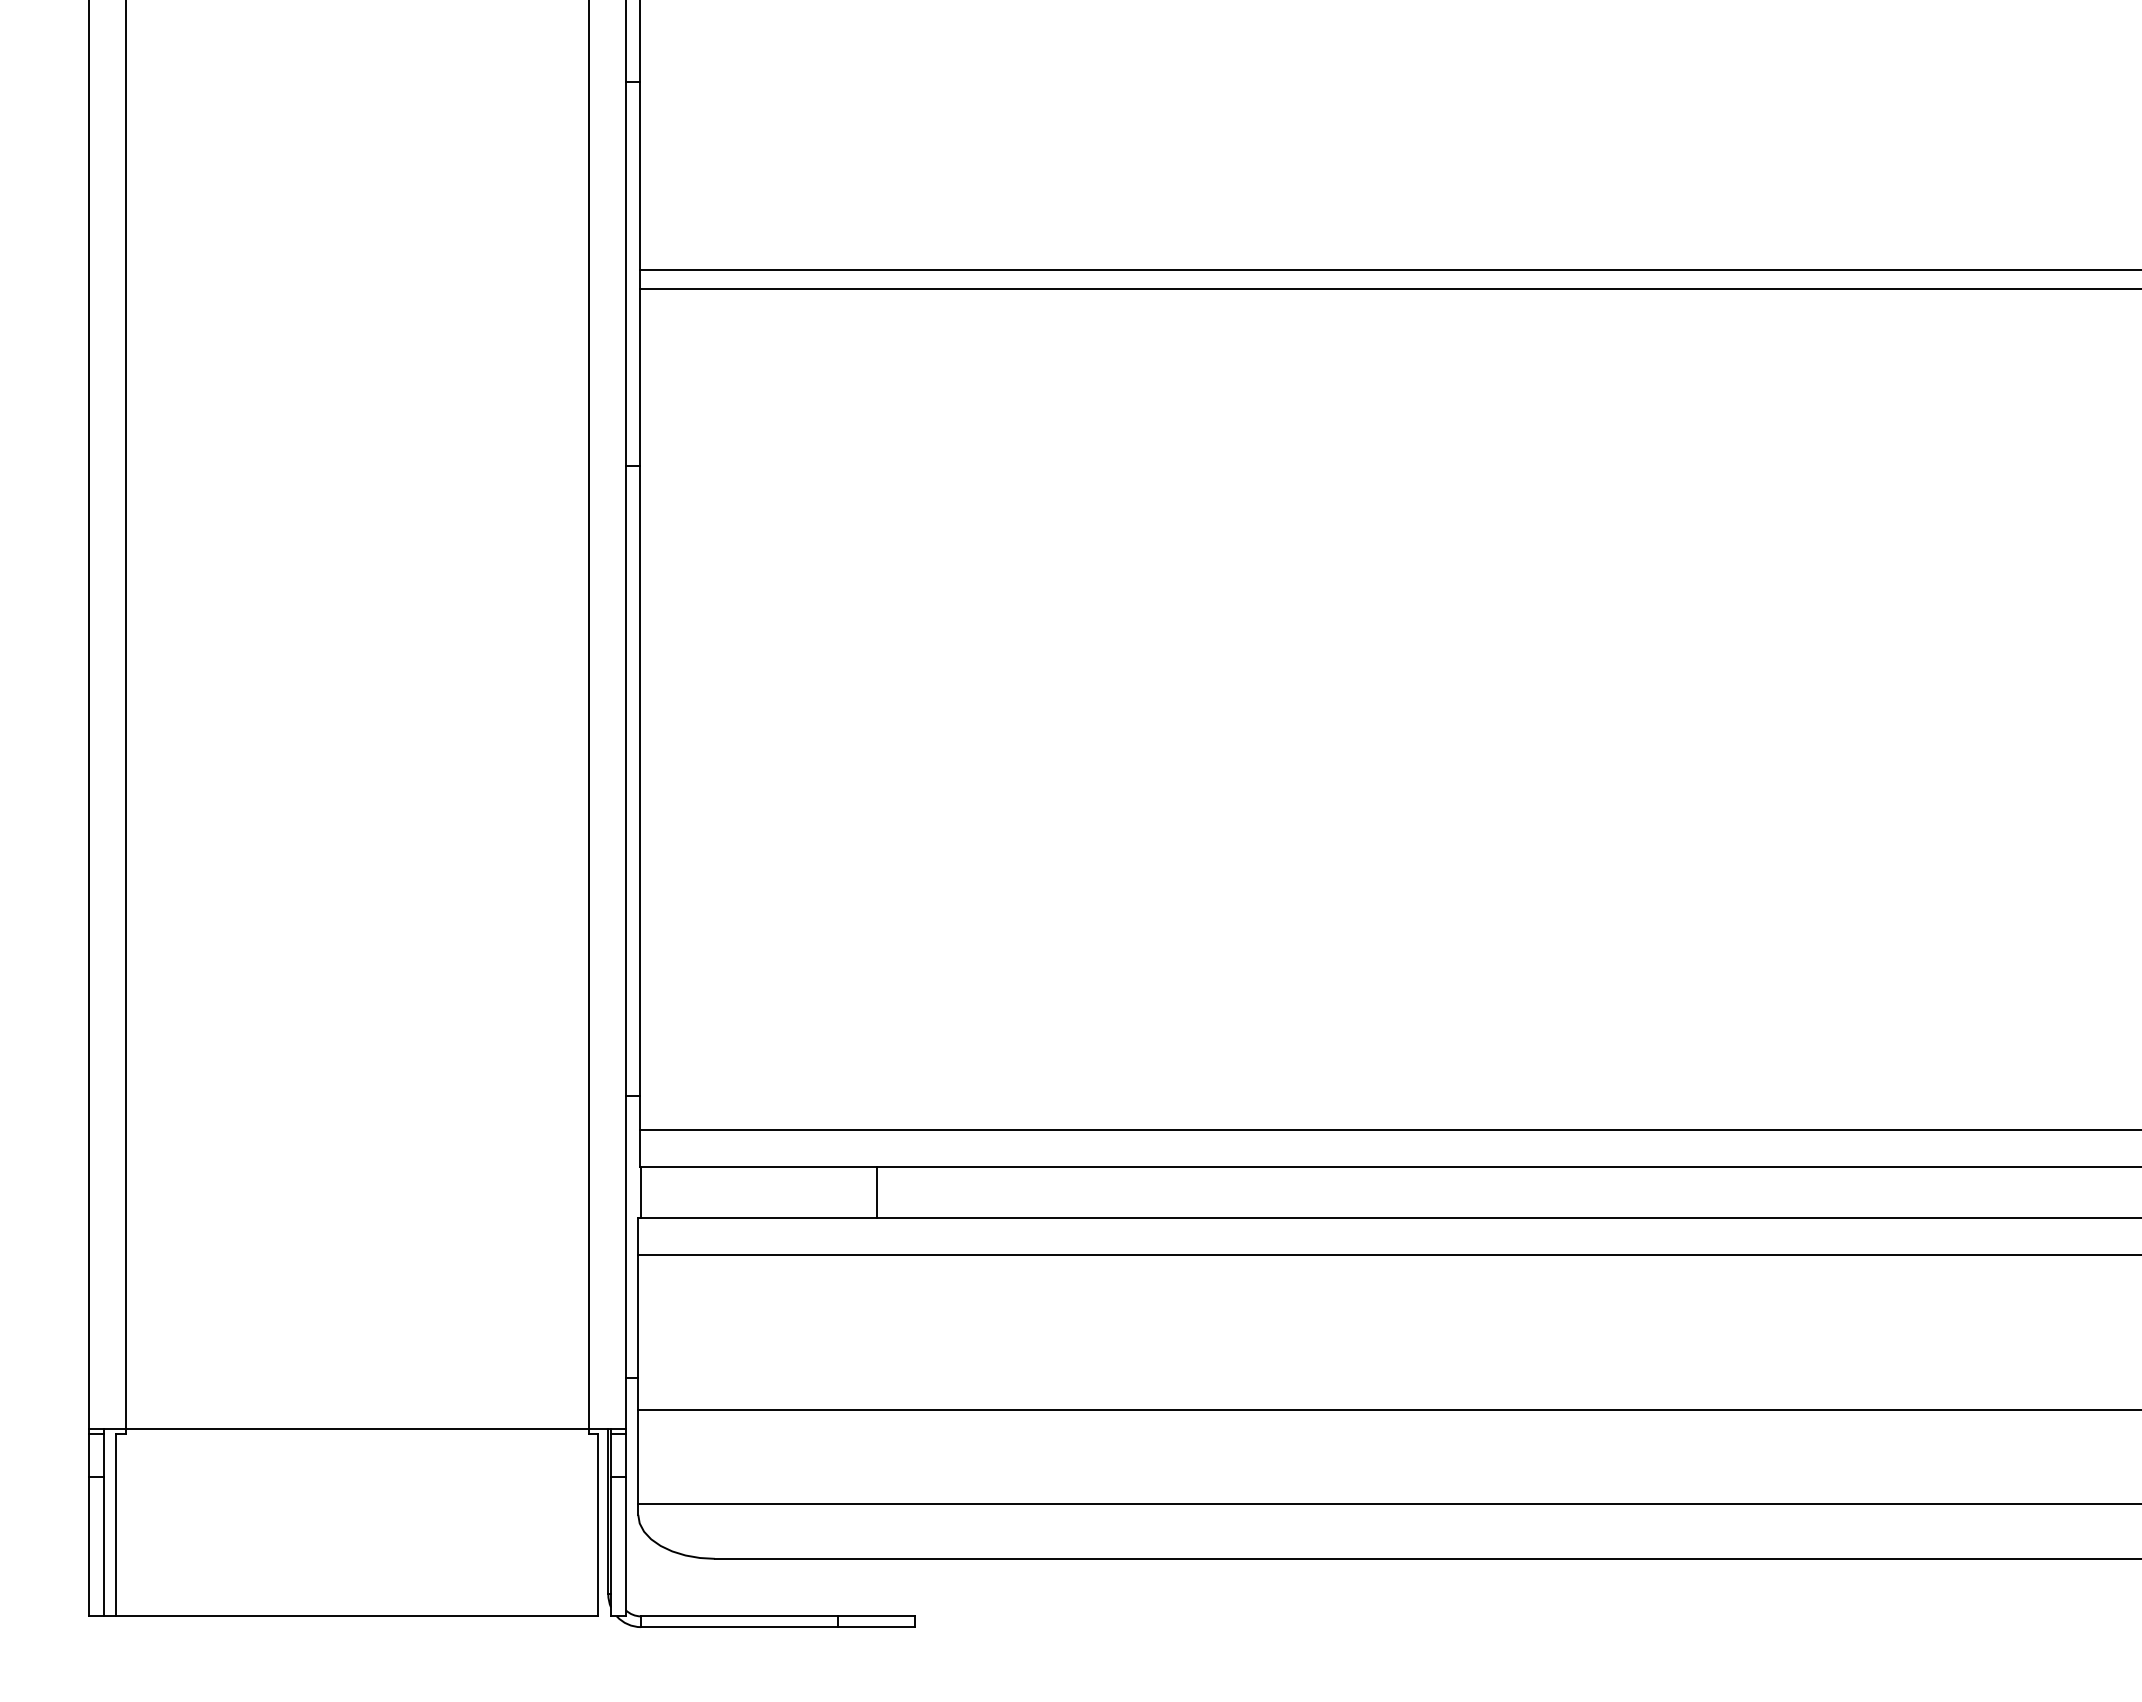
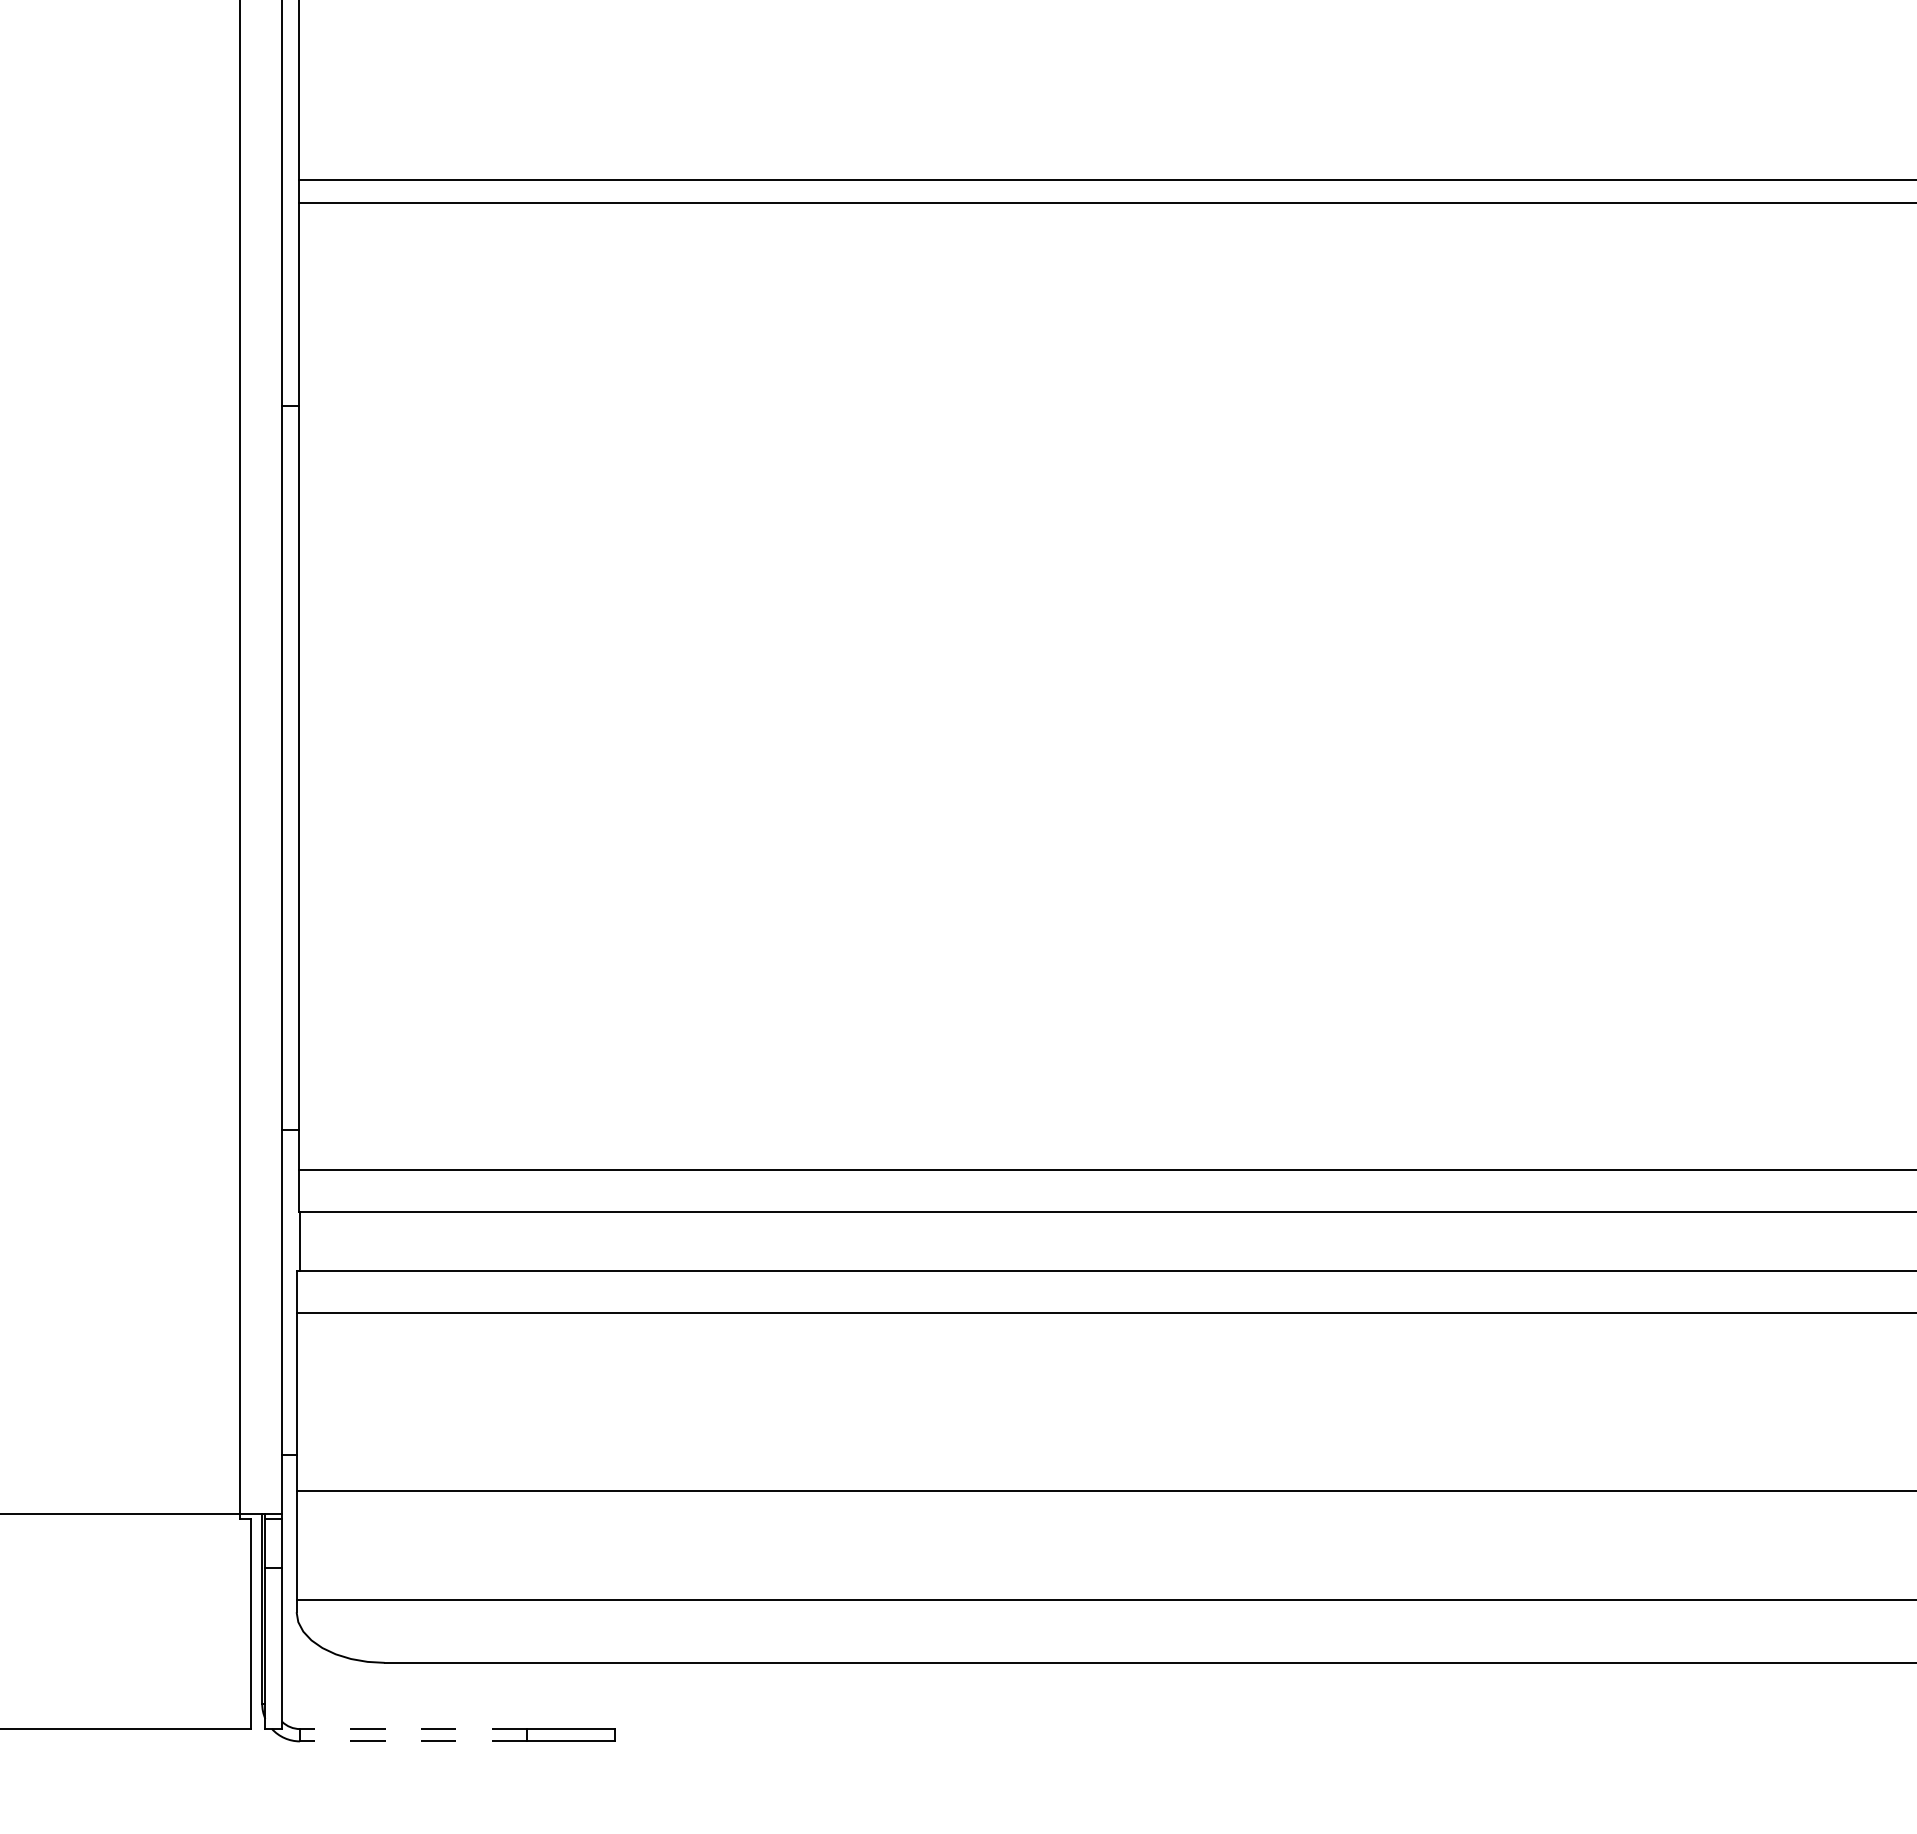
line: (876, 1191) -> (570, 1240), removed
line: (739, 1616) -> (413, 1729), solid -> dashed
line: (739, 1627) -> (413, 1741), solid -> dashed

